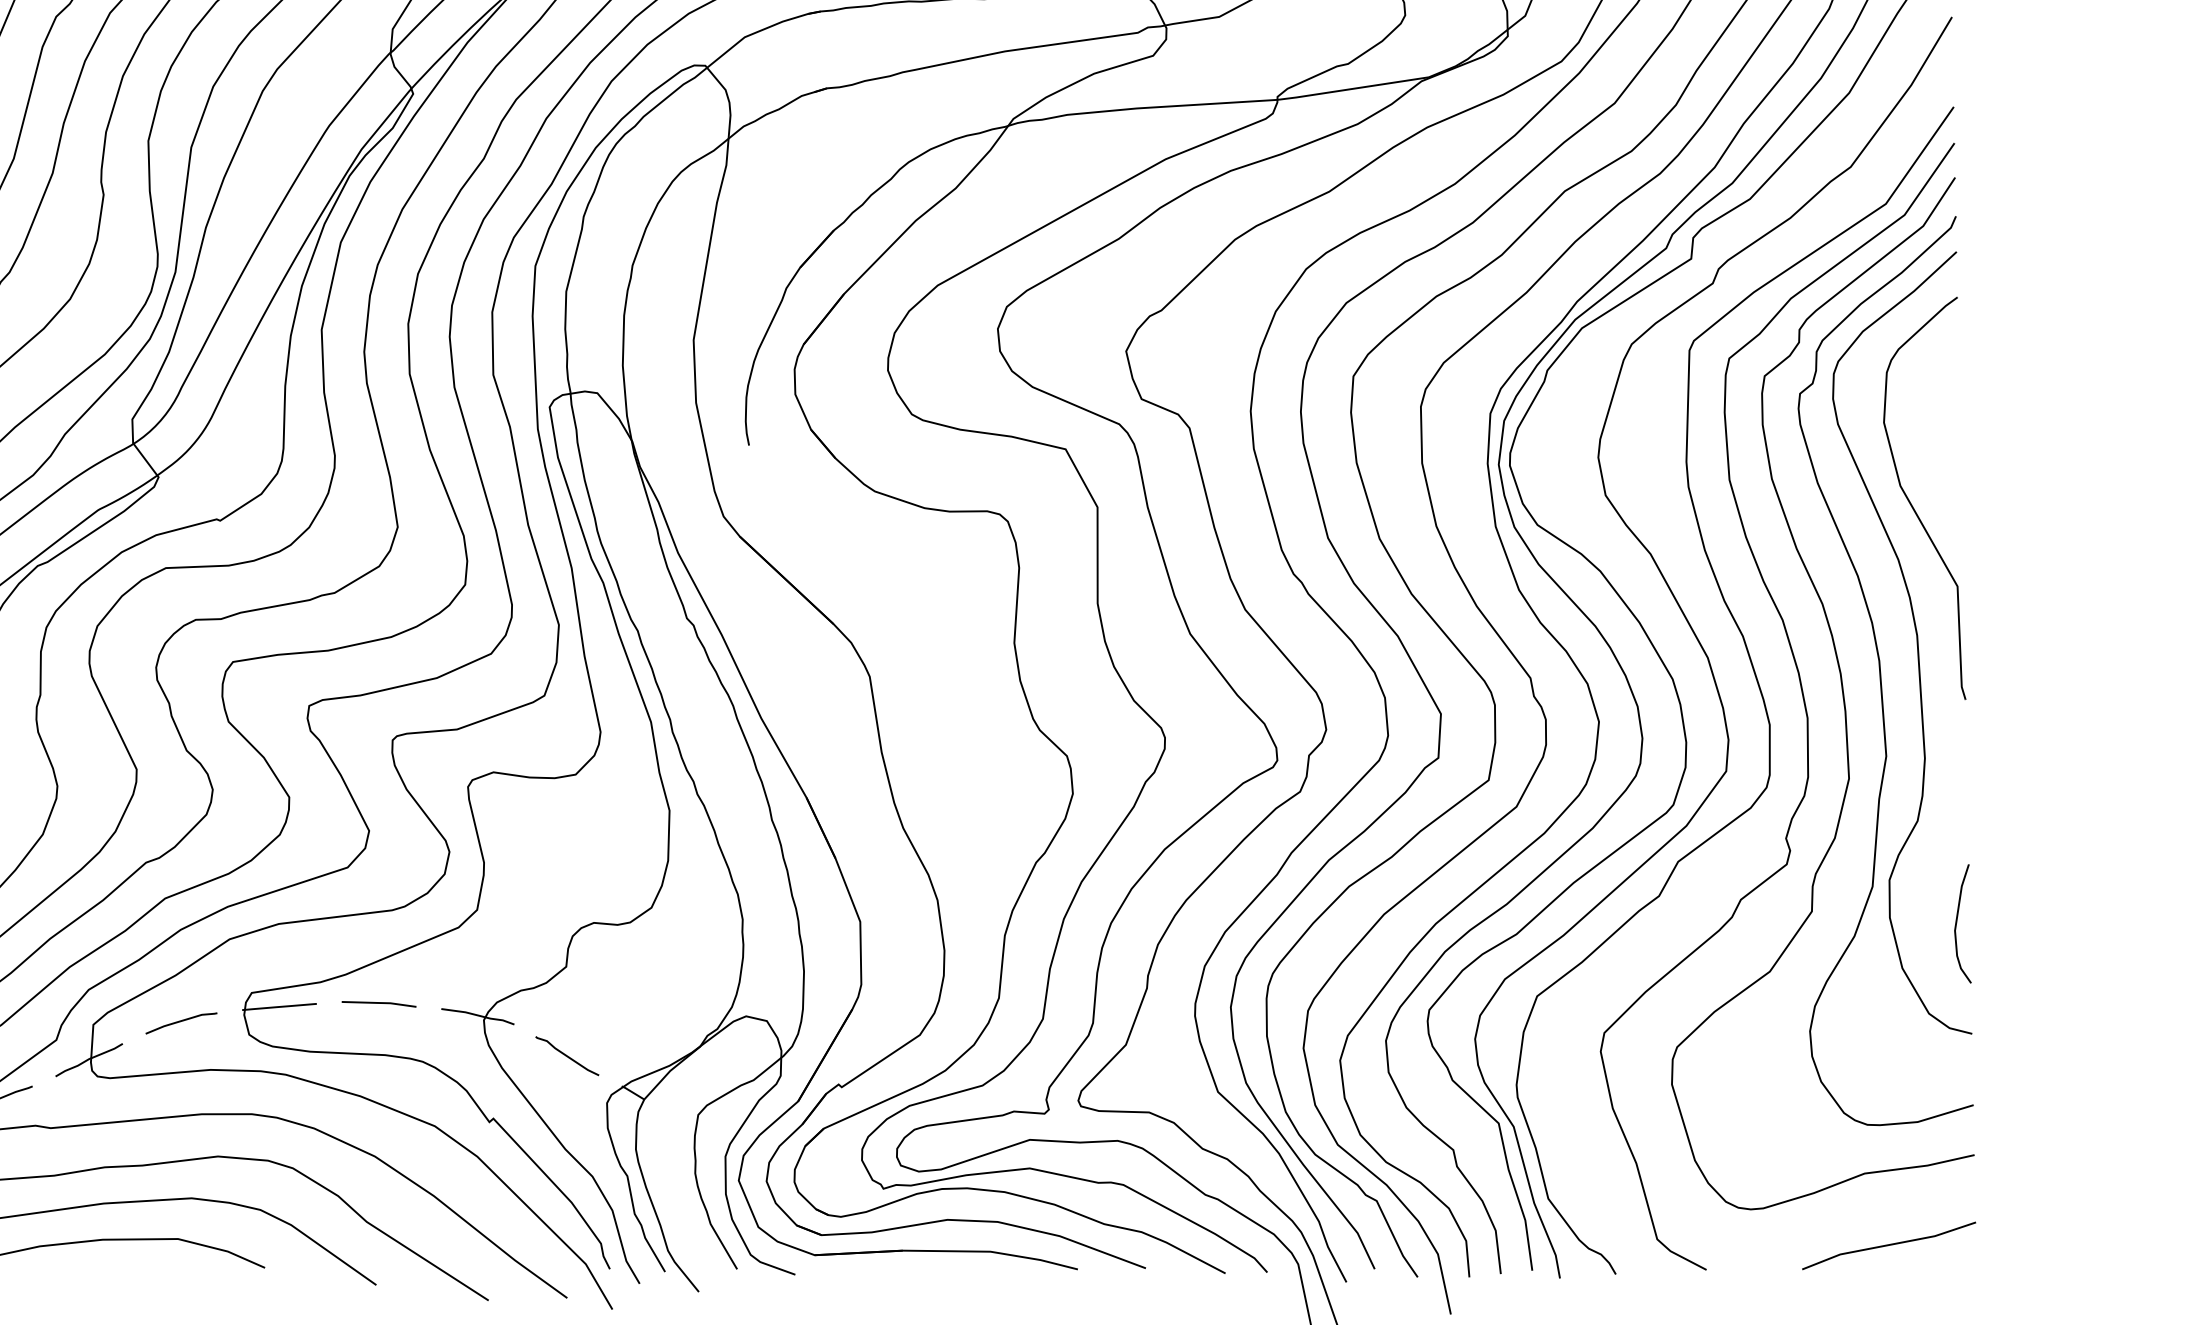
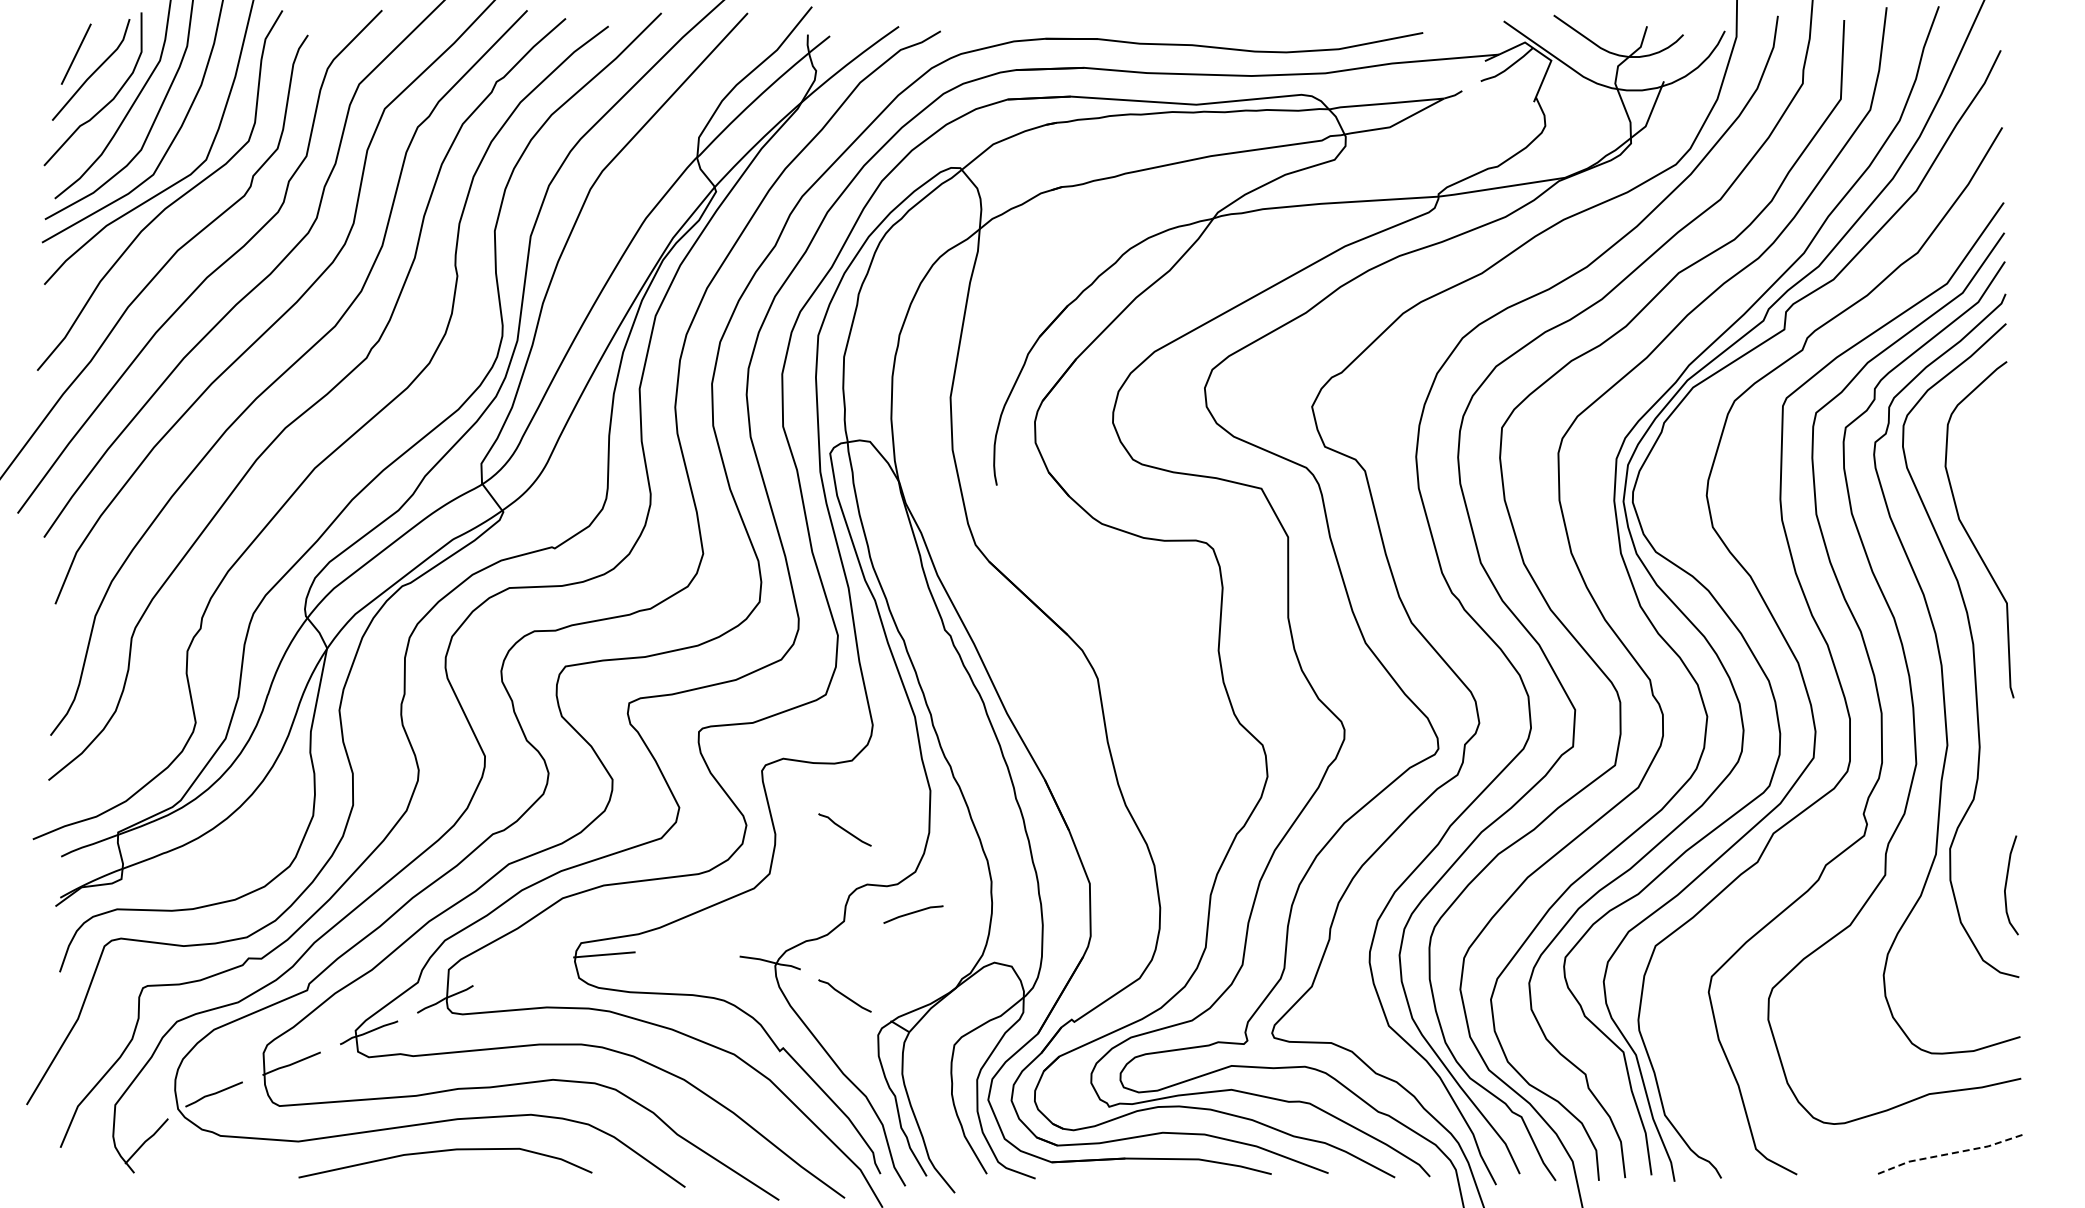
curve: (566, 856) -> (844, 829), added
curve: (378, 1004) -> (687, 952), removed
curve: (181, 1022) -> (913, 913), moved
line: (1888, 1244) -> (1949, 1153), solid -> dashed

